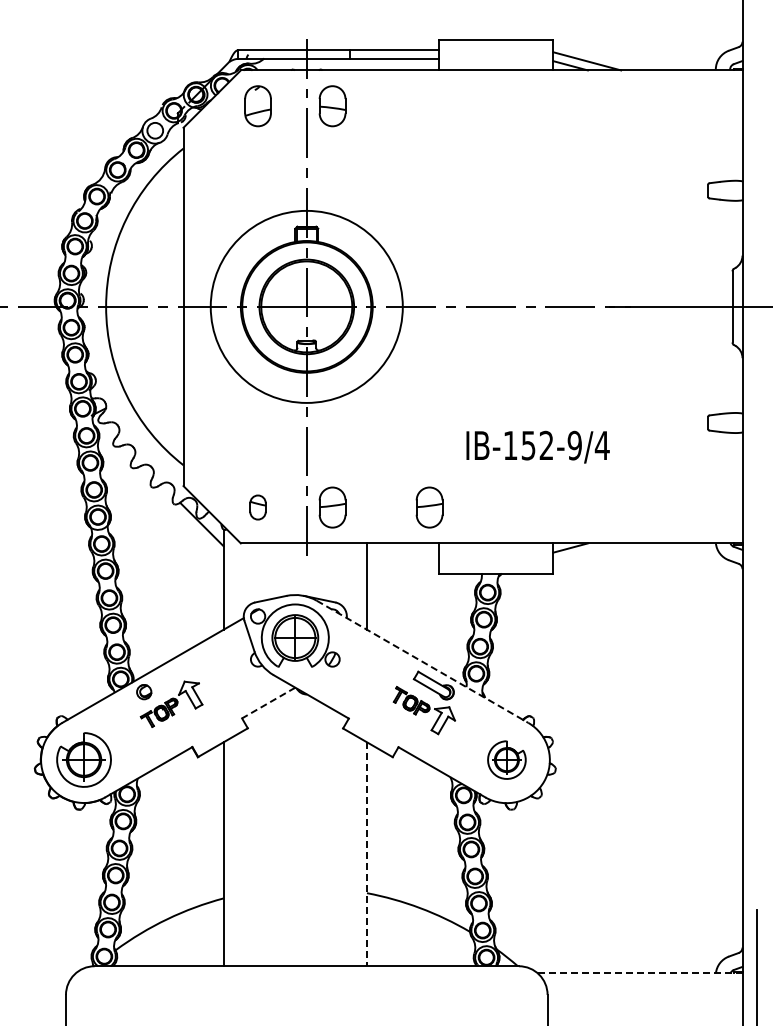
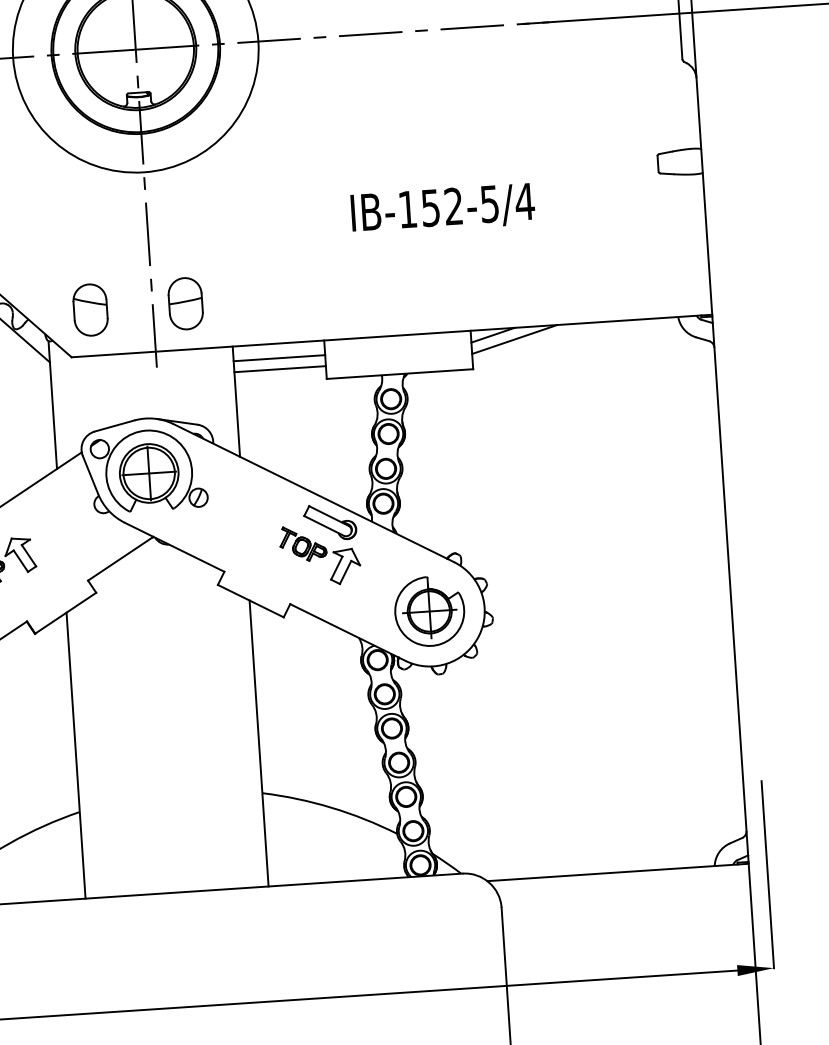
text: (574, 445) -> (489, 203), IB-152-9/4 -> IB-152-5/4
part: (257, 507) -> (89, 310), size x1.67
part: (429, 507) -> (309, 295), removed
line: (587, 552) -> (515, 339), added
line: (402, 554) -> (278, 357), added
line: (402, 563) -> (279, 369), added
line: (423, 662) -> (314, 493), dashed -> solid
line: (268, 703) -> (120, 559), dashed -> solid
part: (506, 759) -> (429, 610), size x1.43
line: (366, 854) -> (258, 743), dashed -> solid
line: (640, 973) -> (618, 872), dashed -> solid

